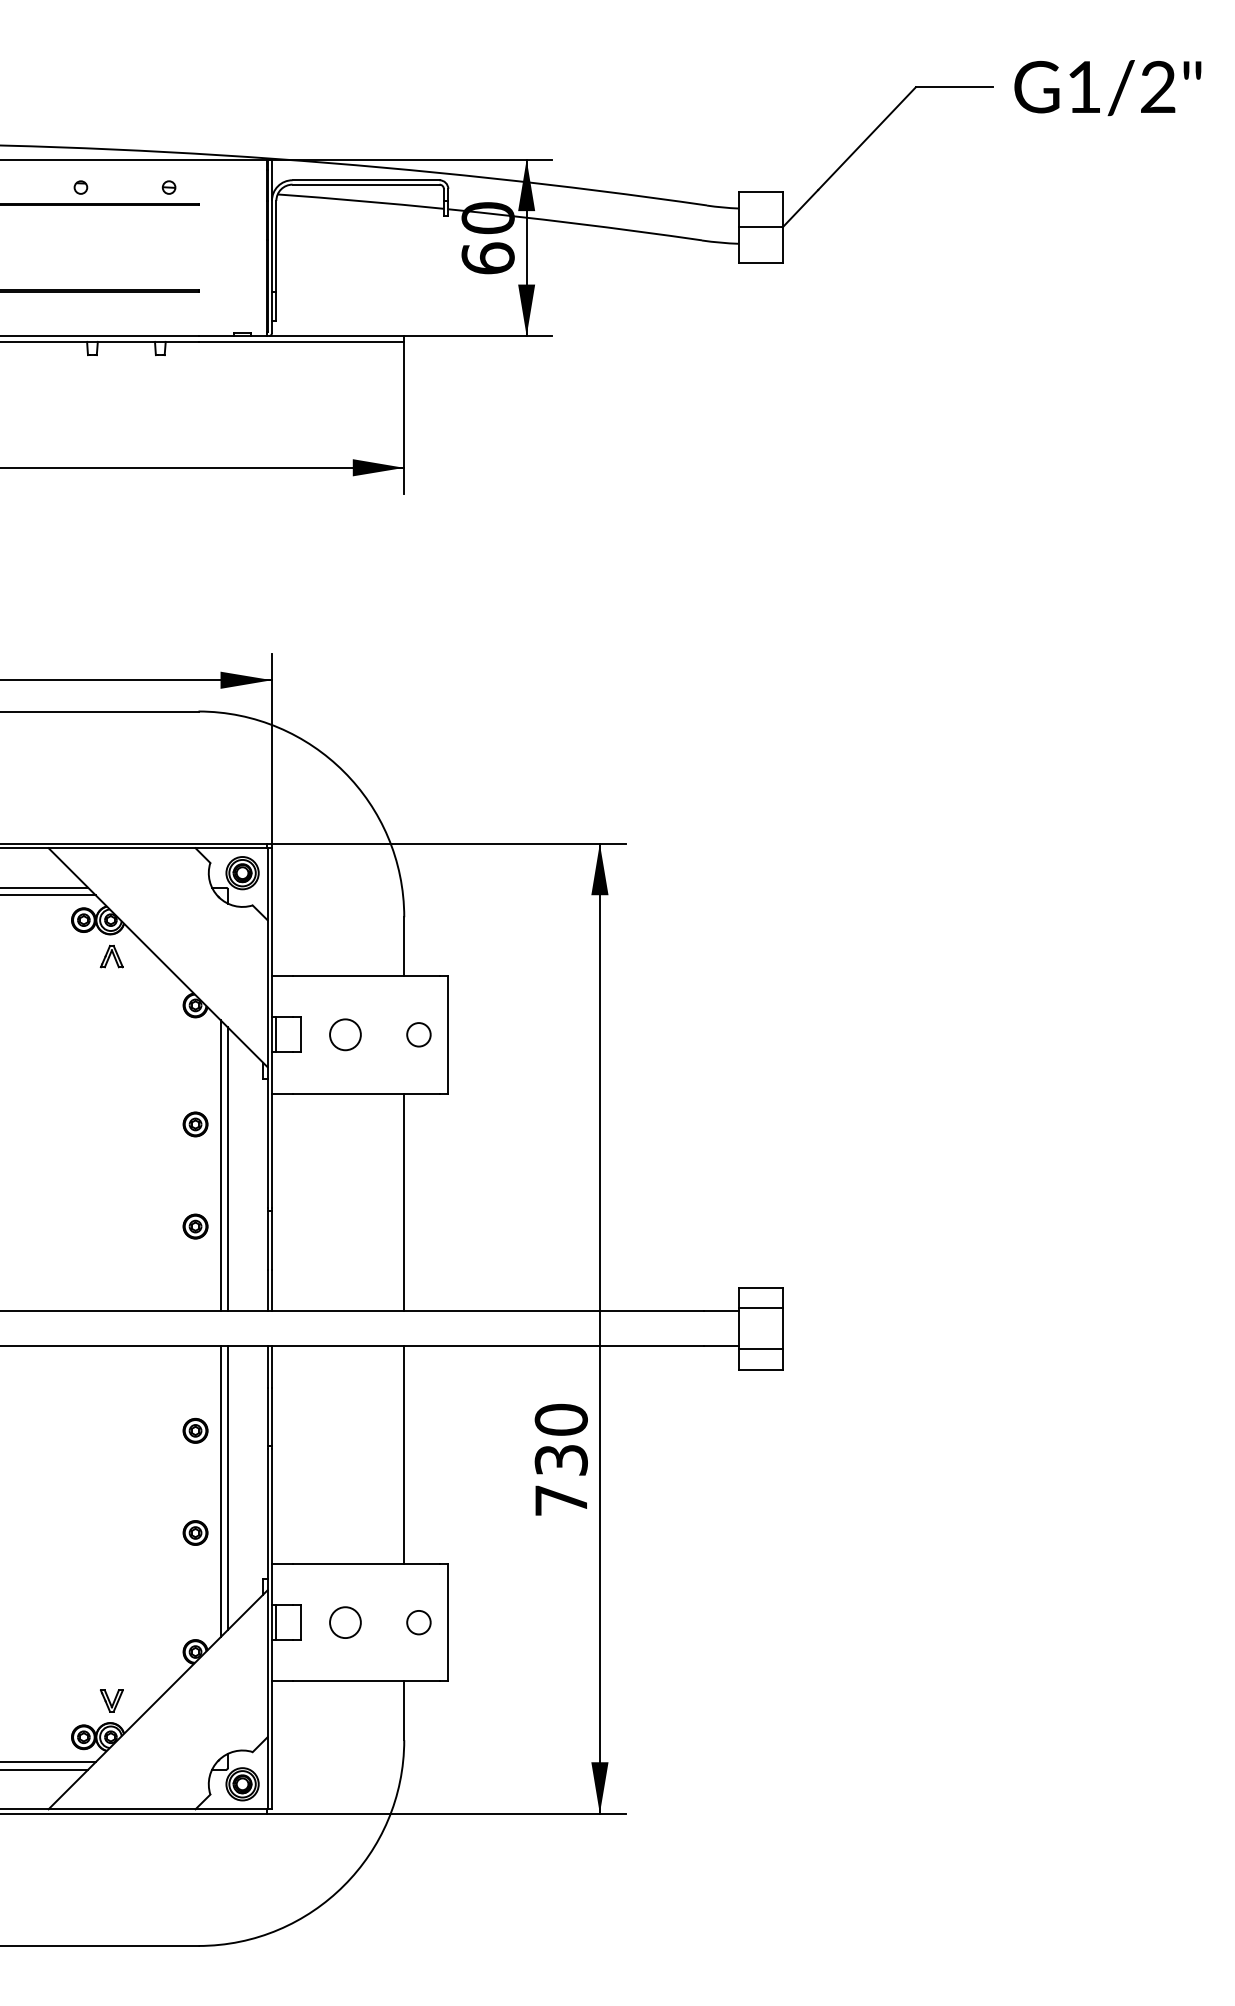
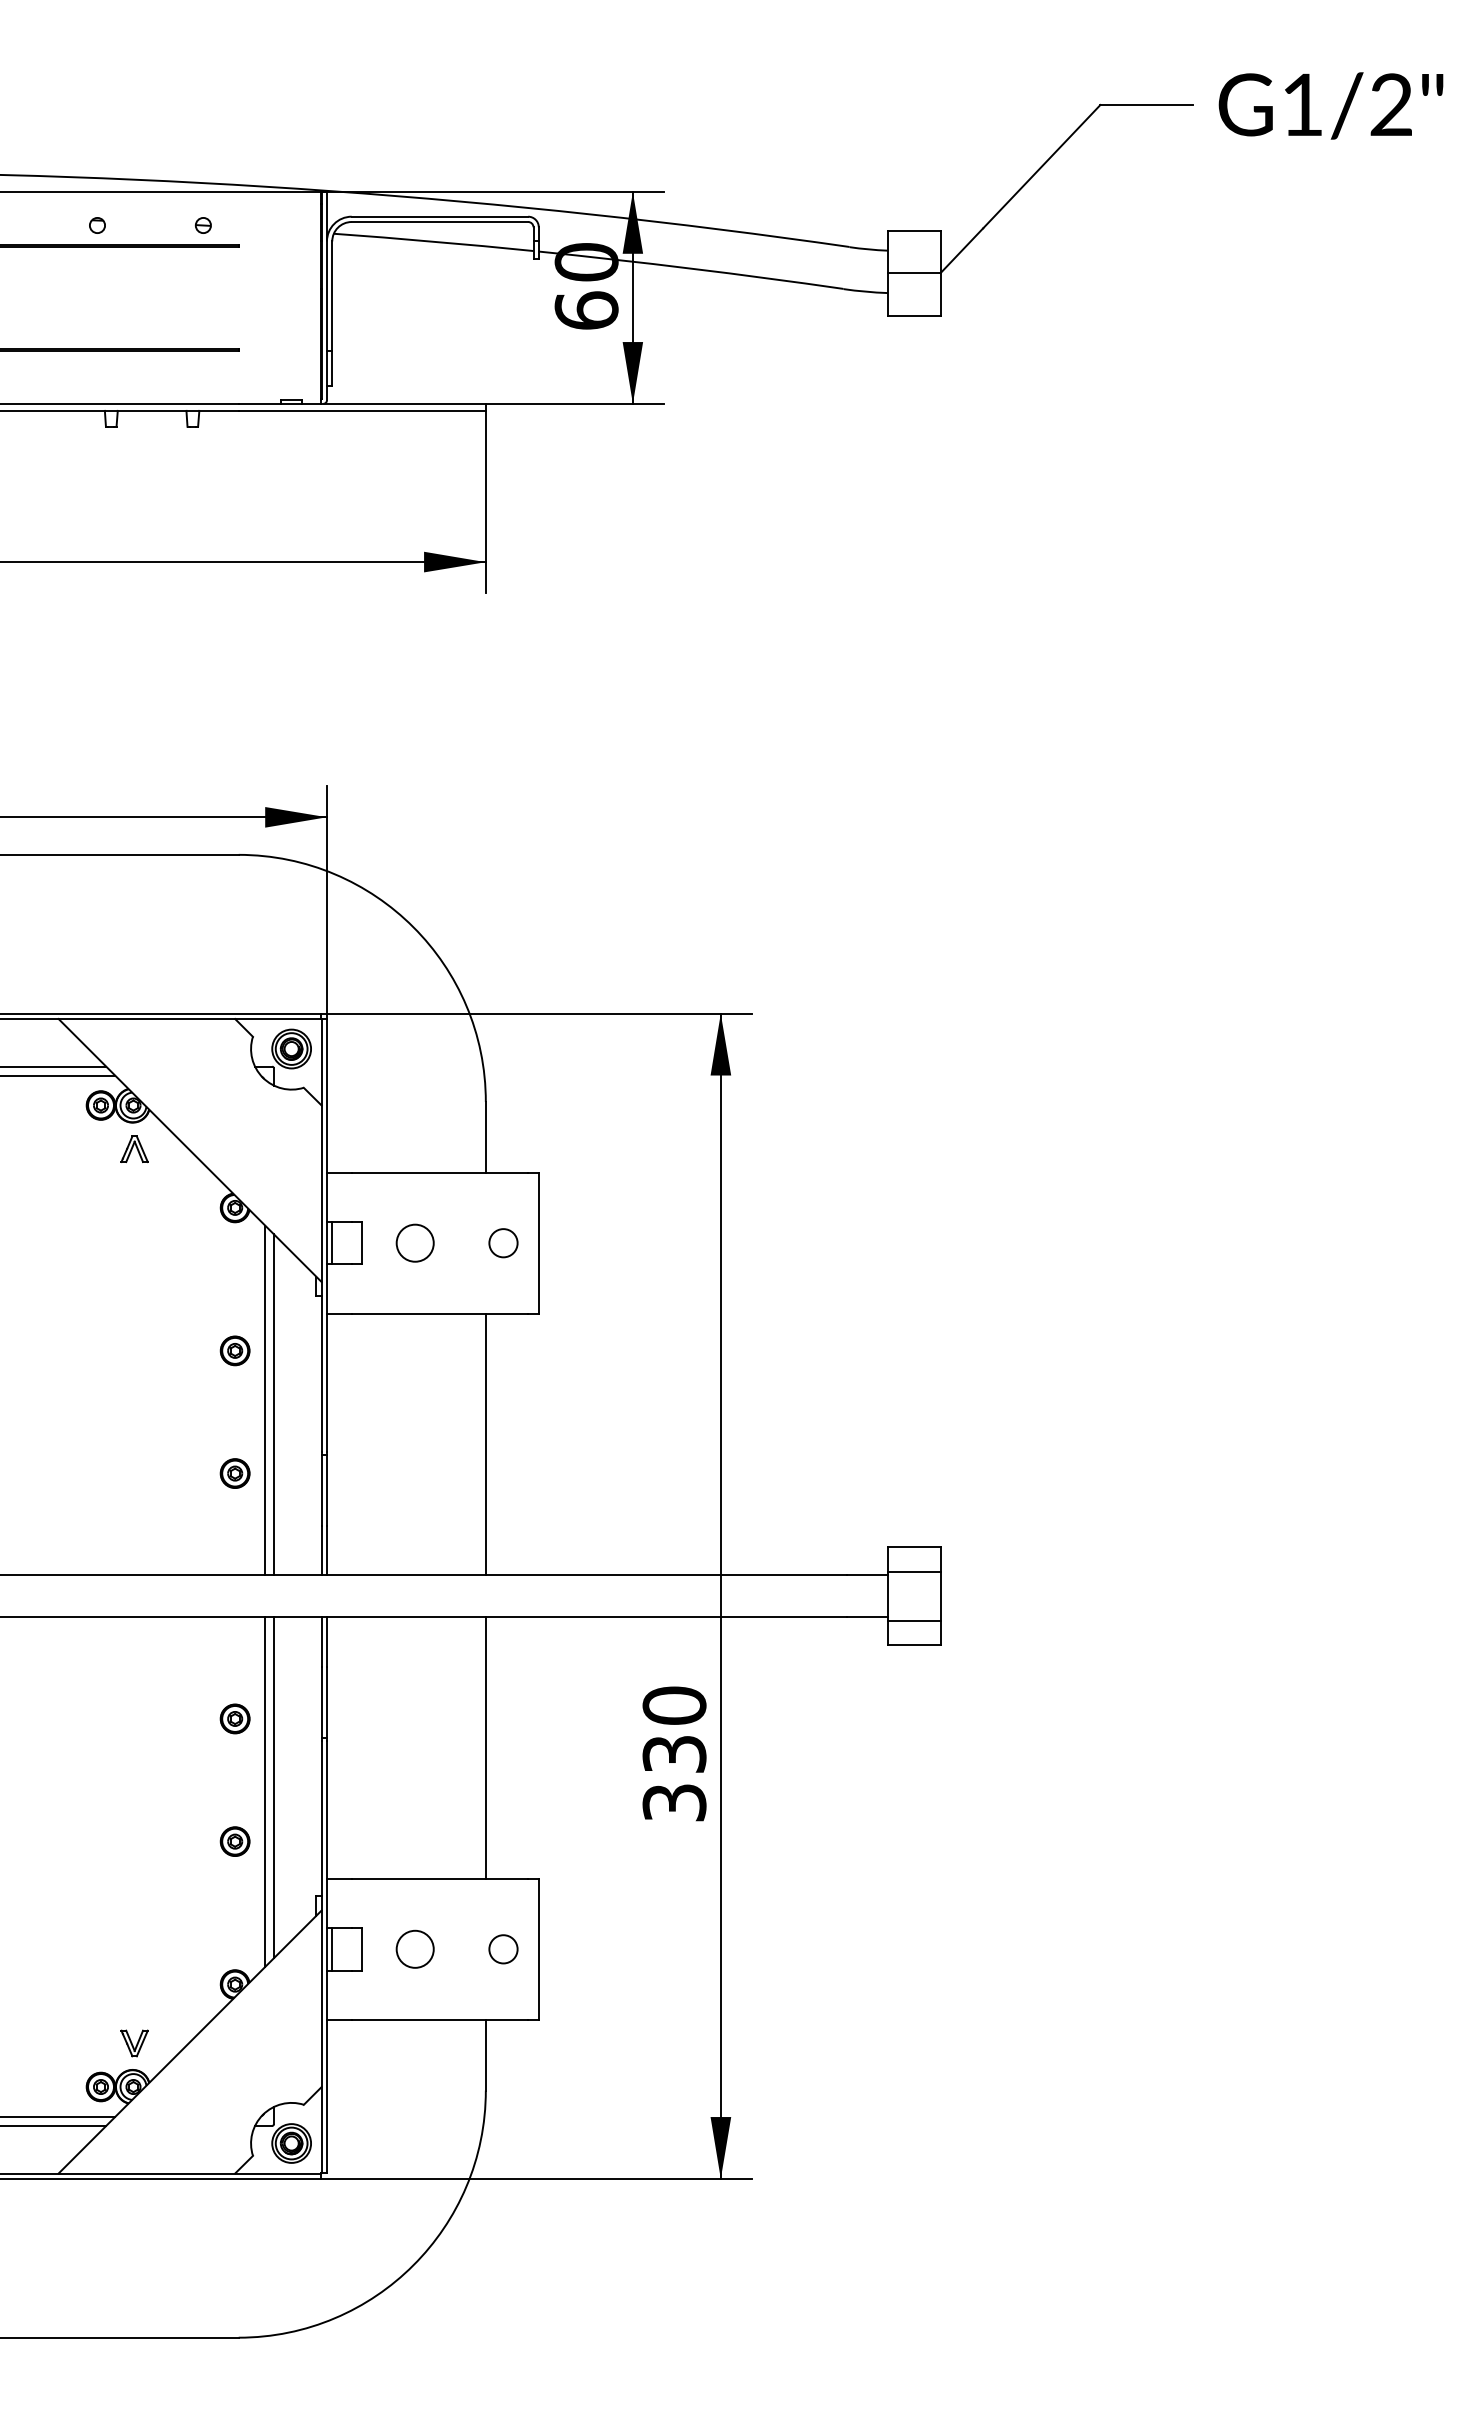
text: (561, 1500) -> (674, 1802), 730 -> 330

